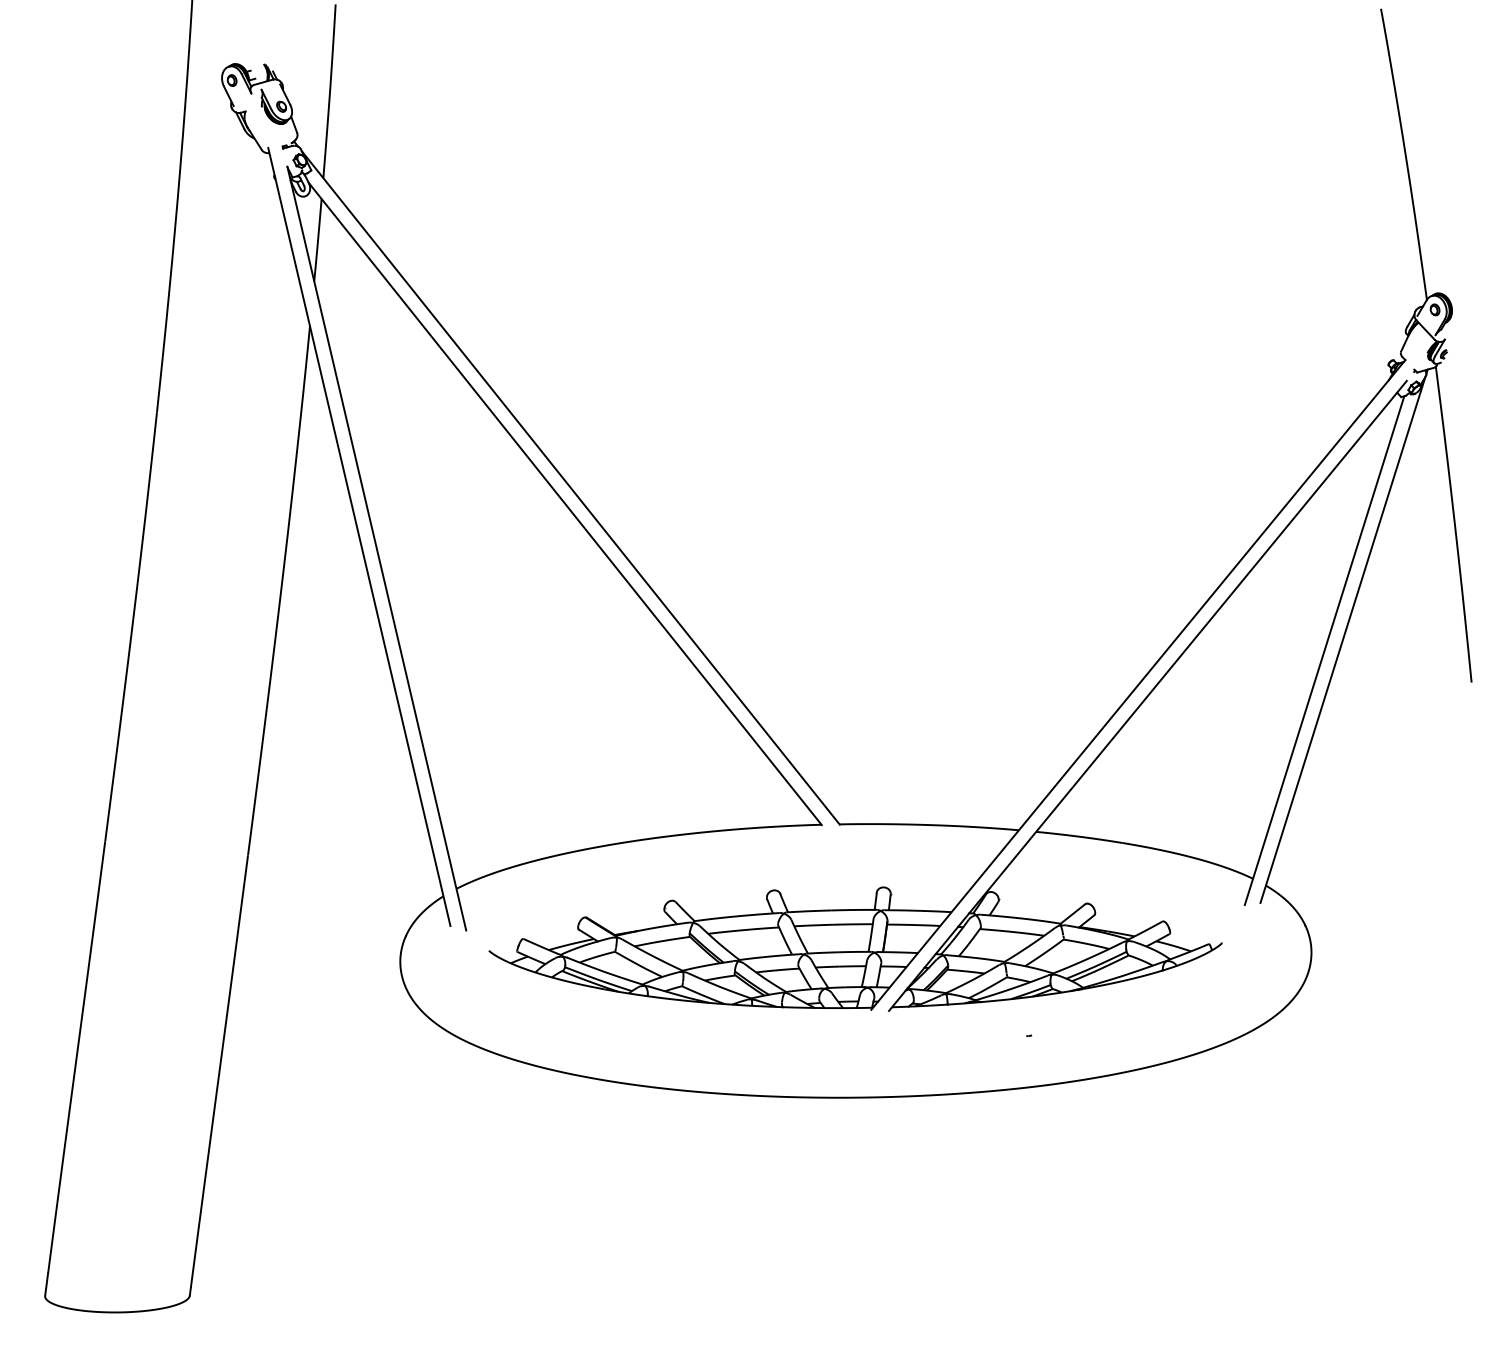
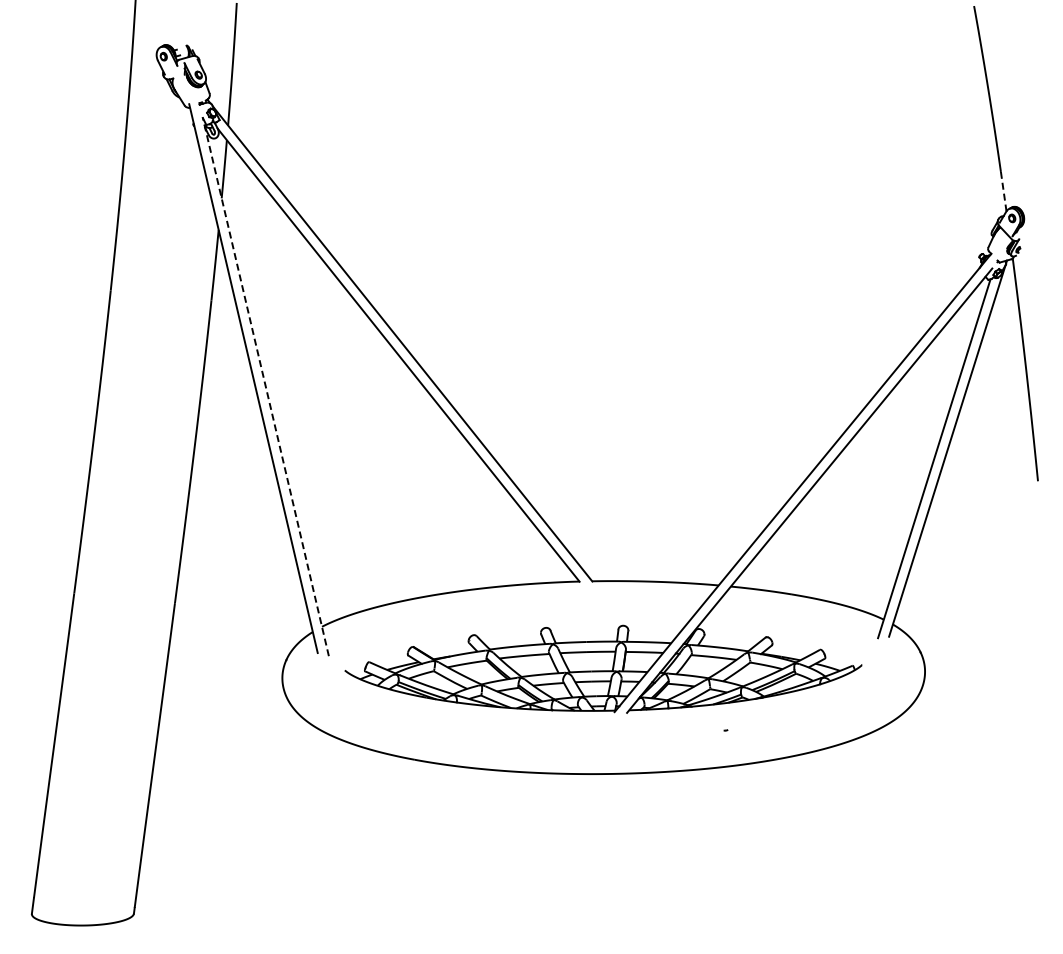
line: (1422, 271) -> (1003, 191), solid -> dashed
line: (376, 548) -> (265, 386), solid -> dashed

